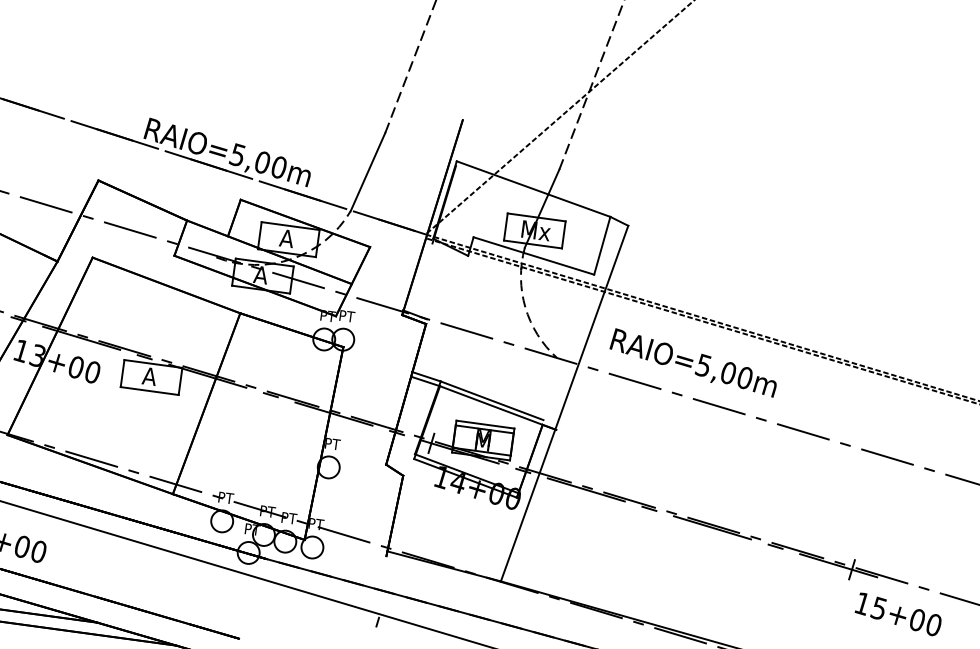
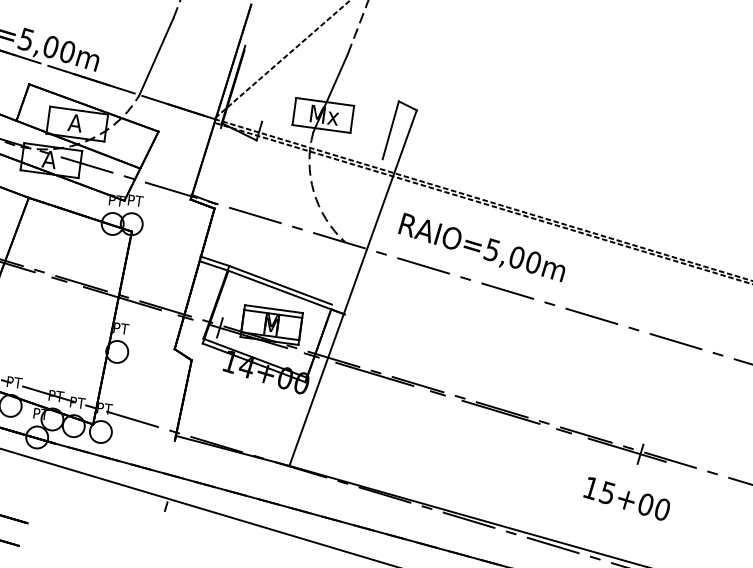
line: (533, 188) -> (322, 73), removed
line: (533, 255) -> (322, 140), removed
text: (897, 614) -> (626, 499), moved

